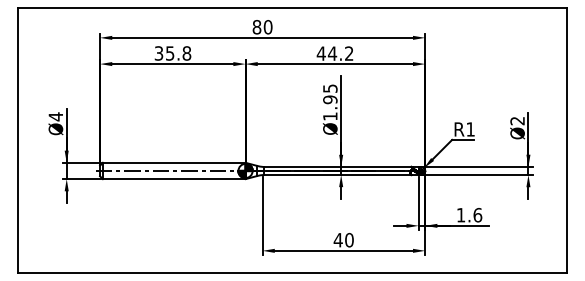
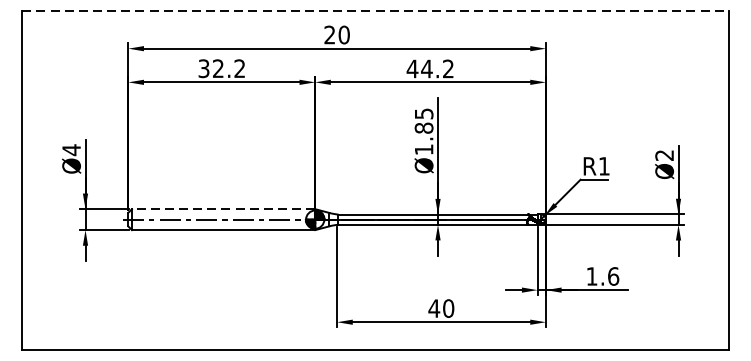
line: (292, 8) -> (375, 10), solid -> dashed
text: (256, 27) -> (329, 35), 80 -> 20
text: (178, 53) -> (229, 68), 35.8 -> 32.2
text: (330, 99) -> (424, 127), Ø1.95 -> Ø1.85
line: (173, 162) -> (222, 208), solid -> dashed

